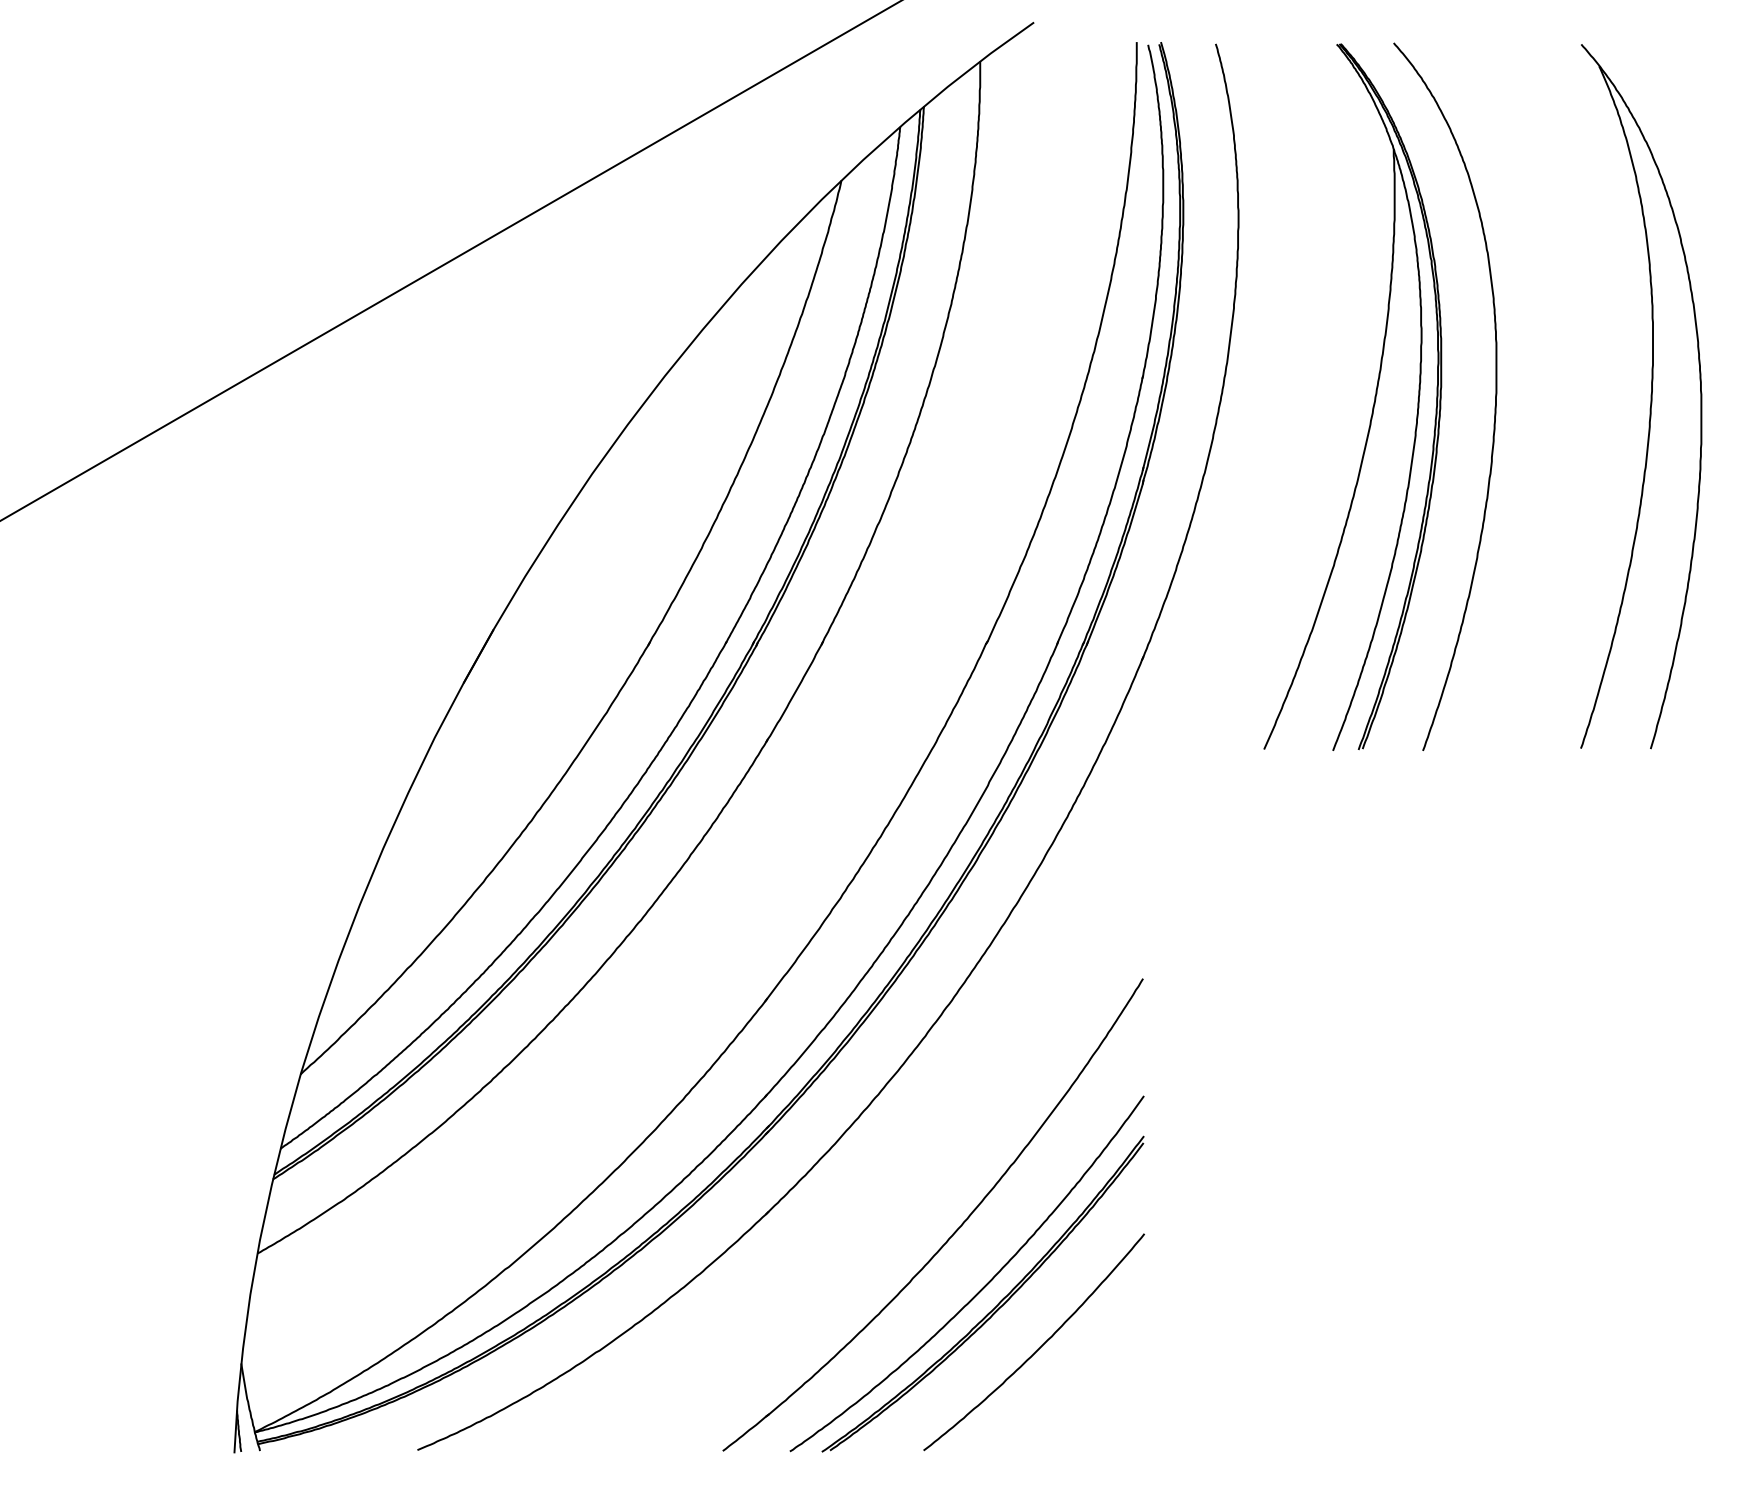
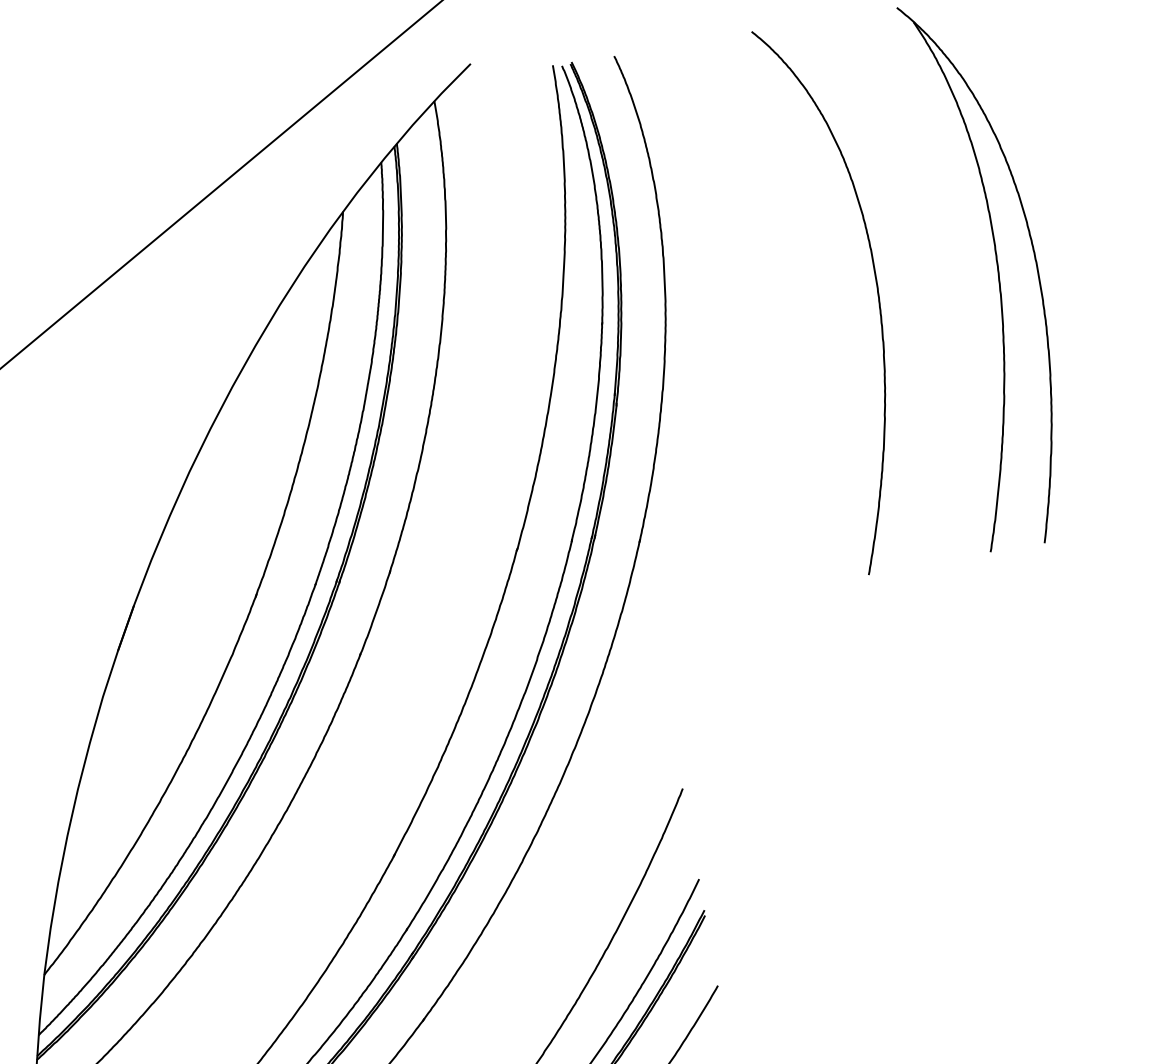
part: (1373, 402) -> (784, 312), removed

